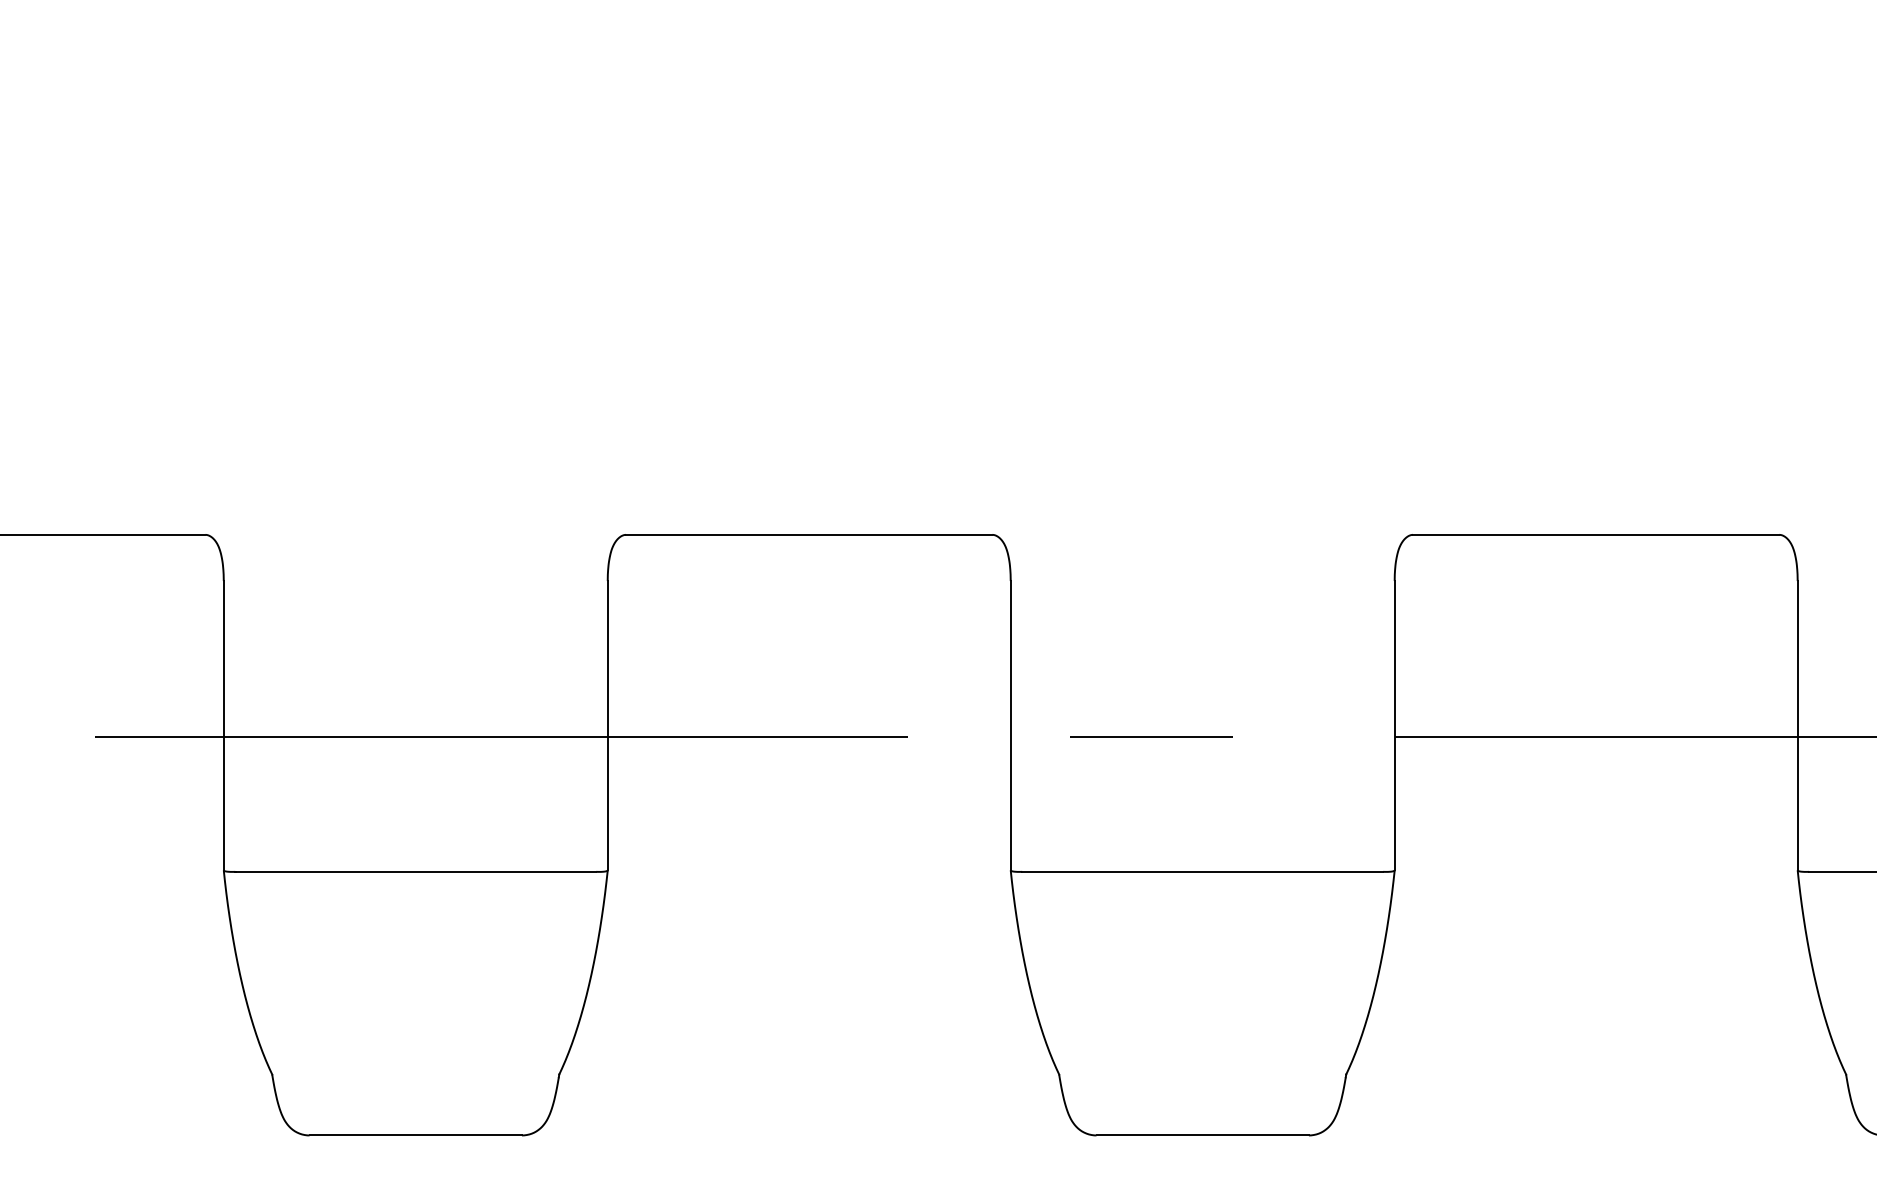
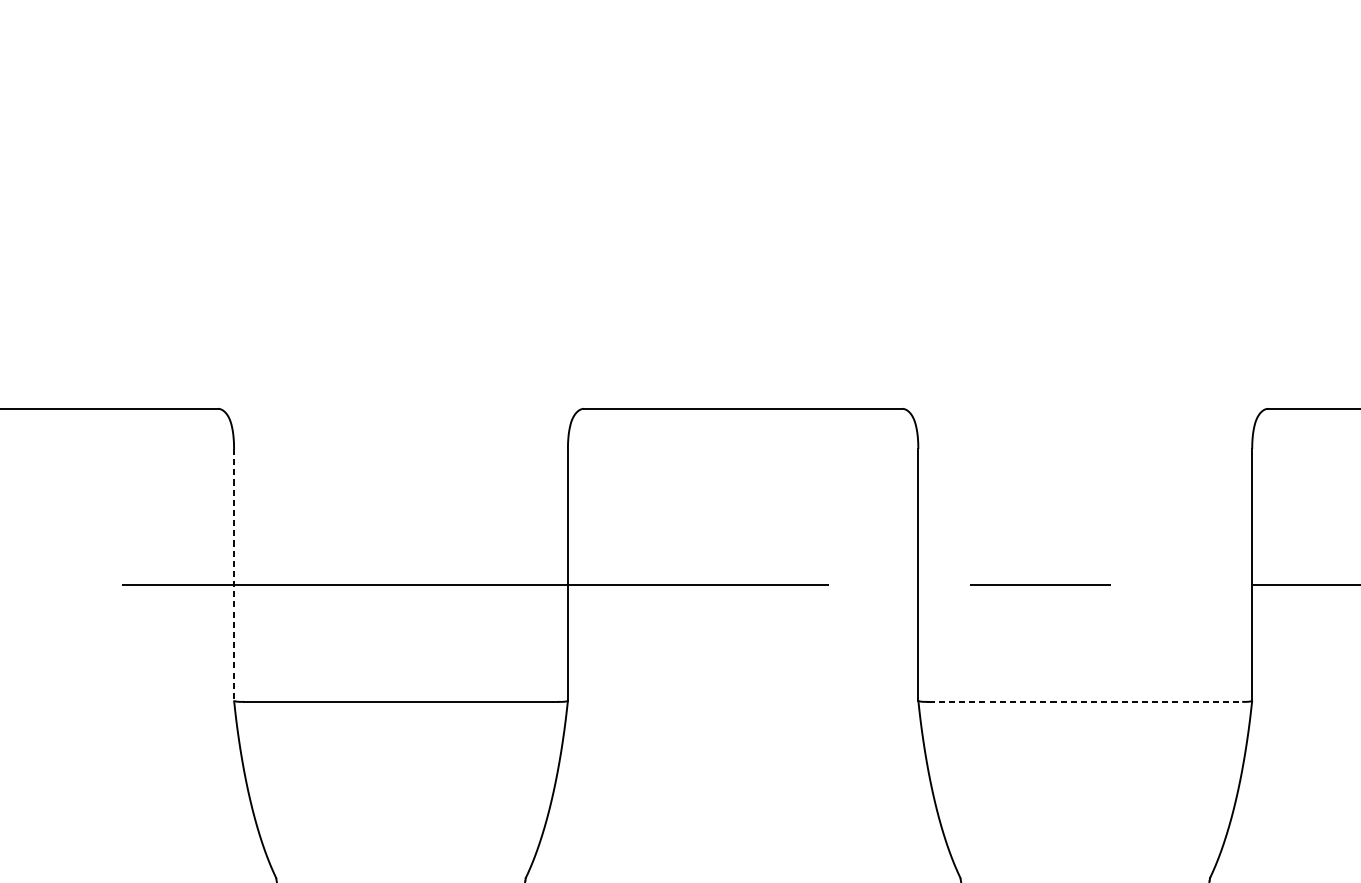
line: (223, 725) -> (233, 574), solid -> dashed
line: (1203, 871) -> (1085, 701), solid -> dashed

